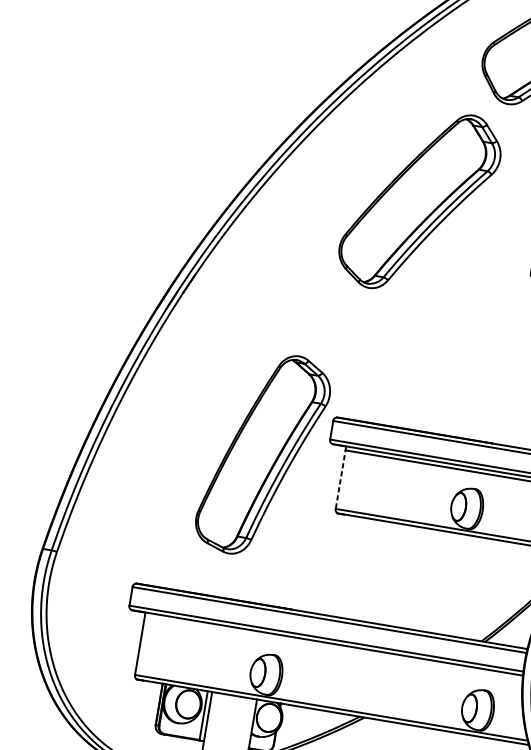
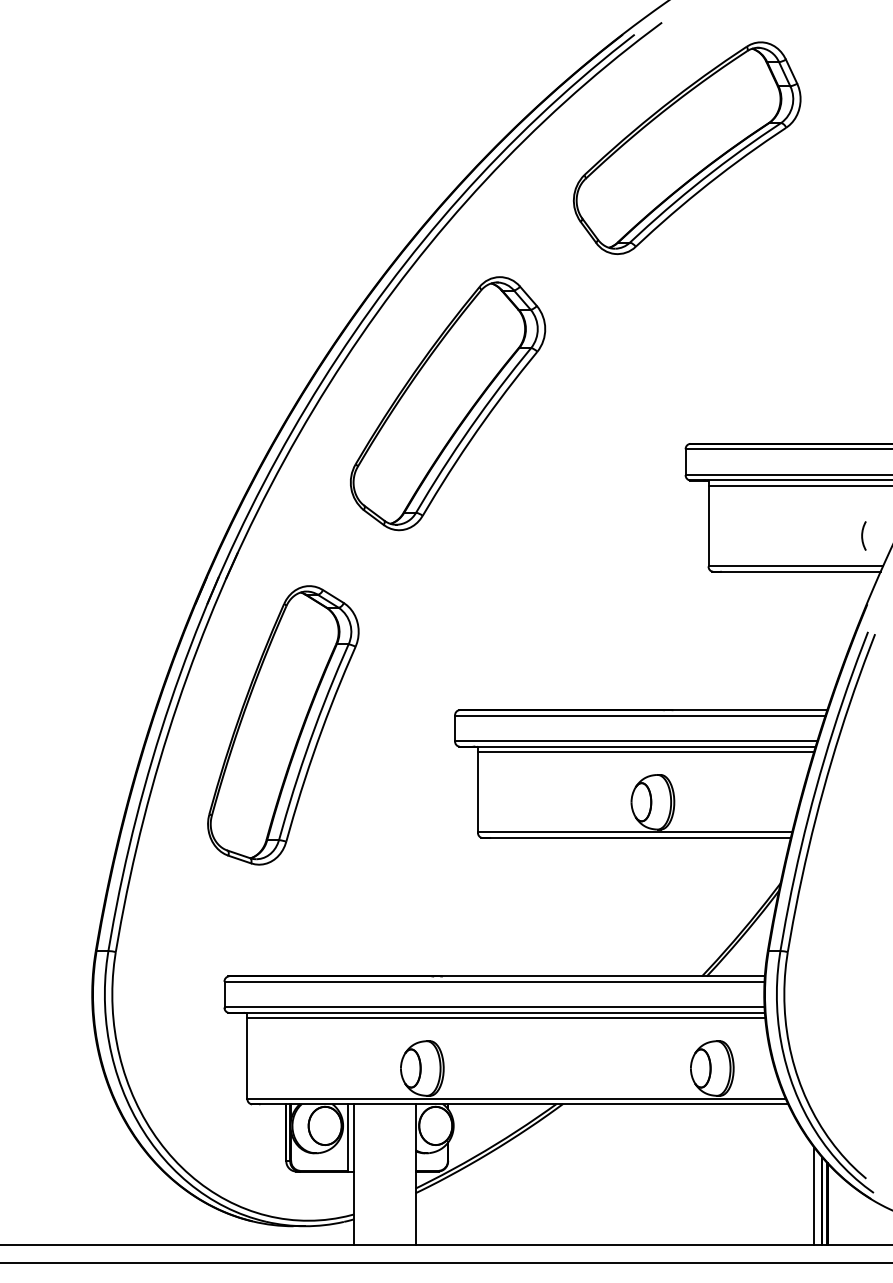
part: (420, 201) -> (448, 403), moved
part: (263, 454) -> (283, 725), moved
line: (340, 478) -> (477, 790), dashed -> solid
line: (333, 648) -> (506, 1018), added

